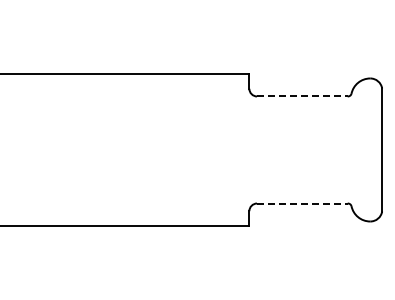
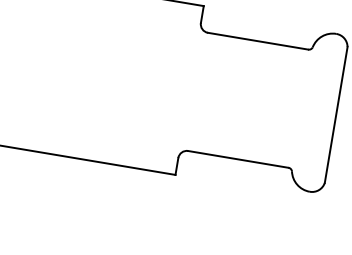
line: (302, 96) -> (258, 41), dashed -> solid
line: (302, 203) -> (238, 159), dashed -> solid

